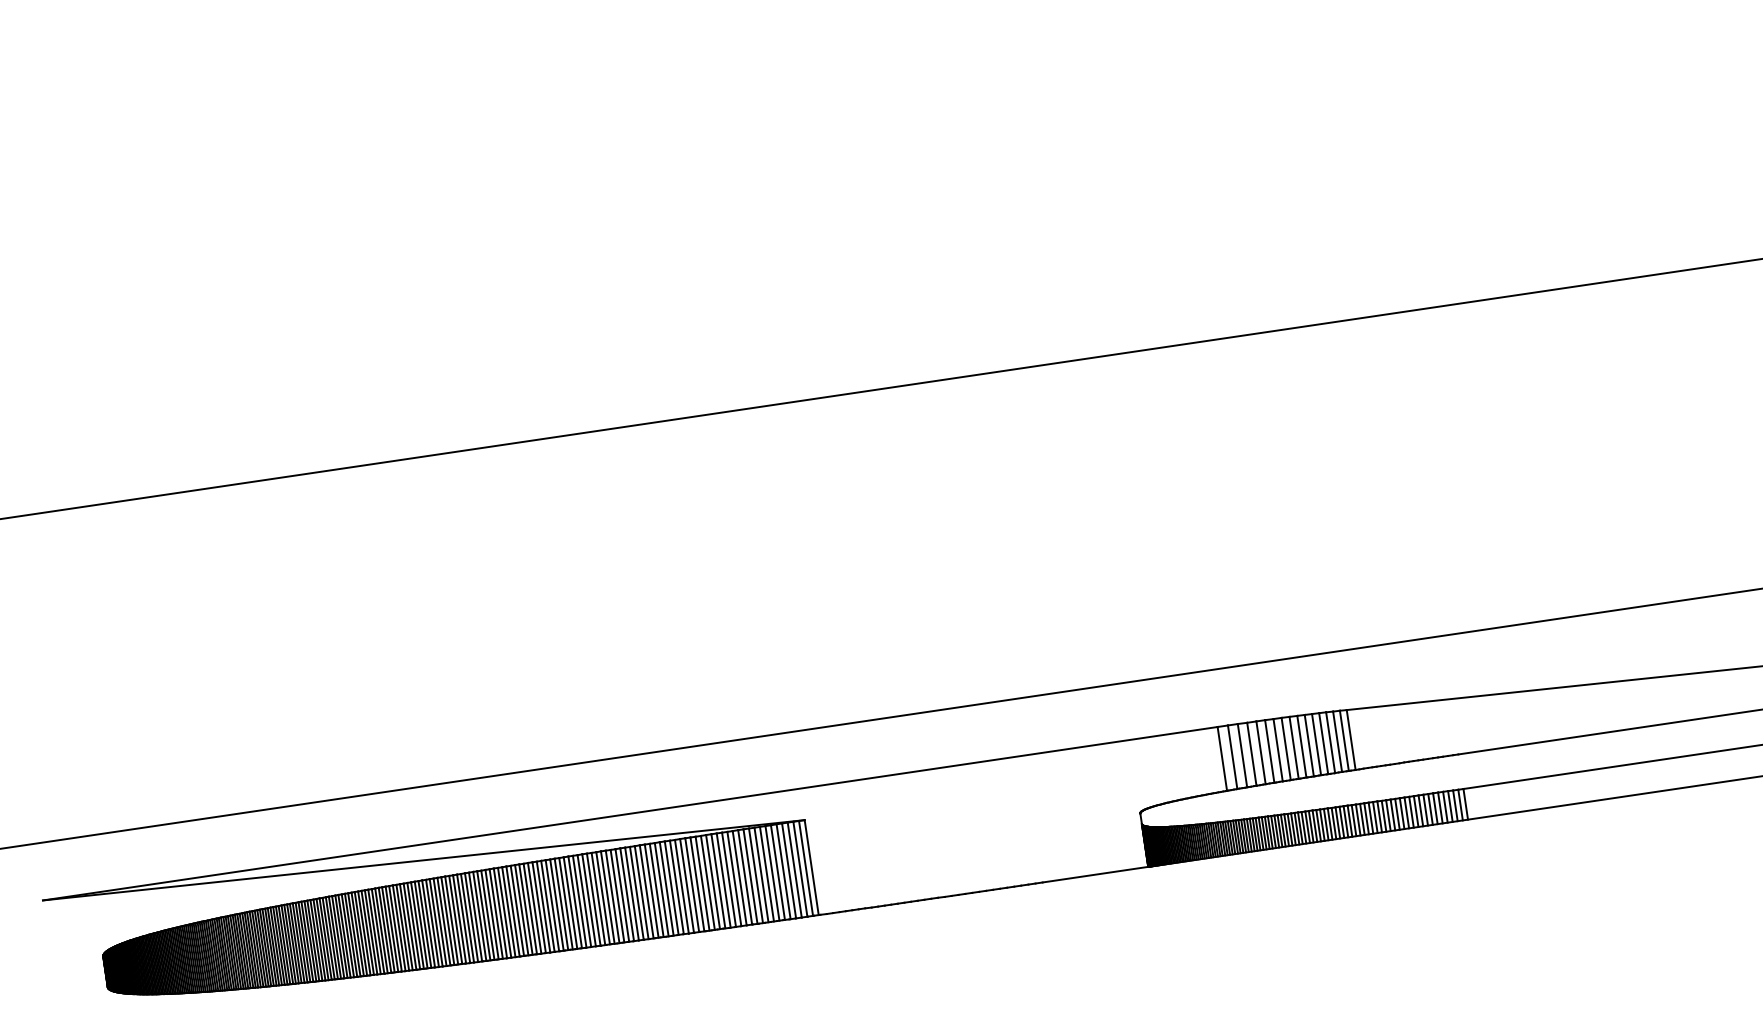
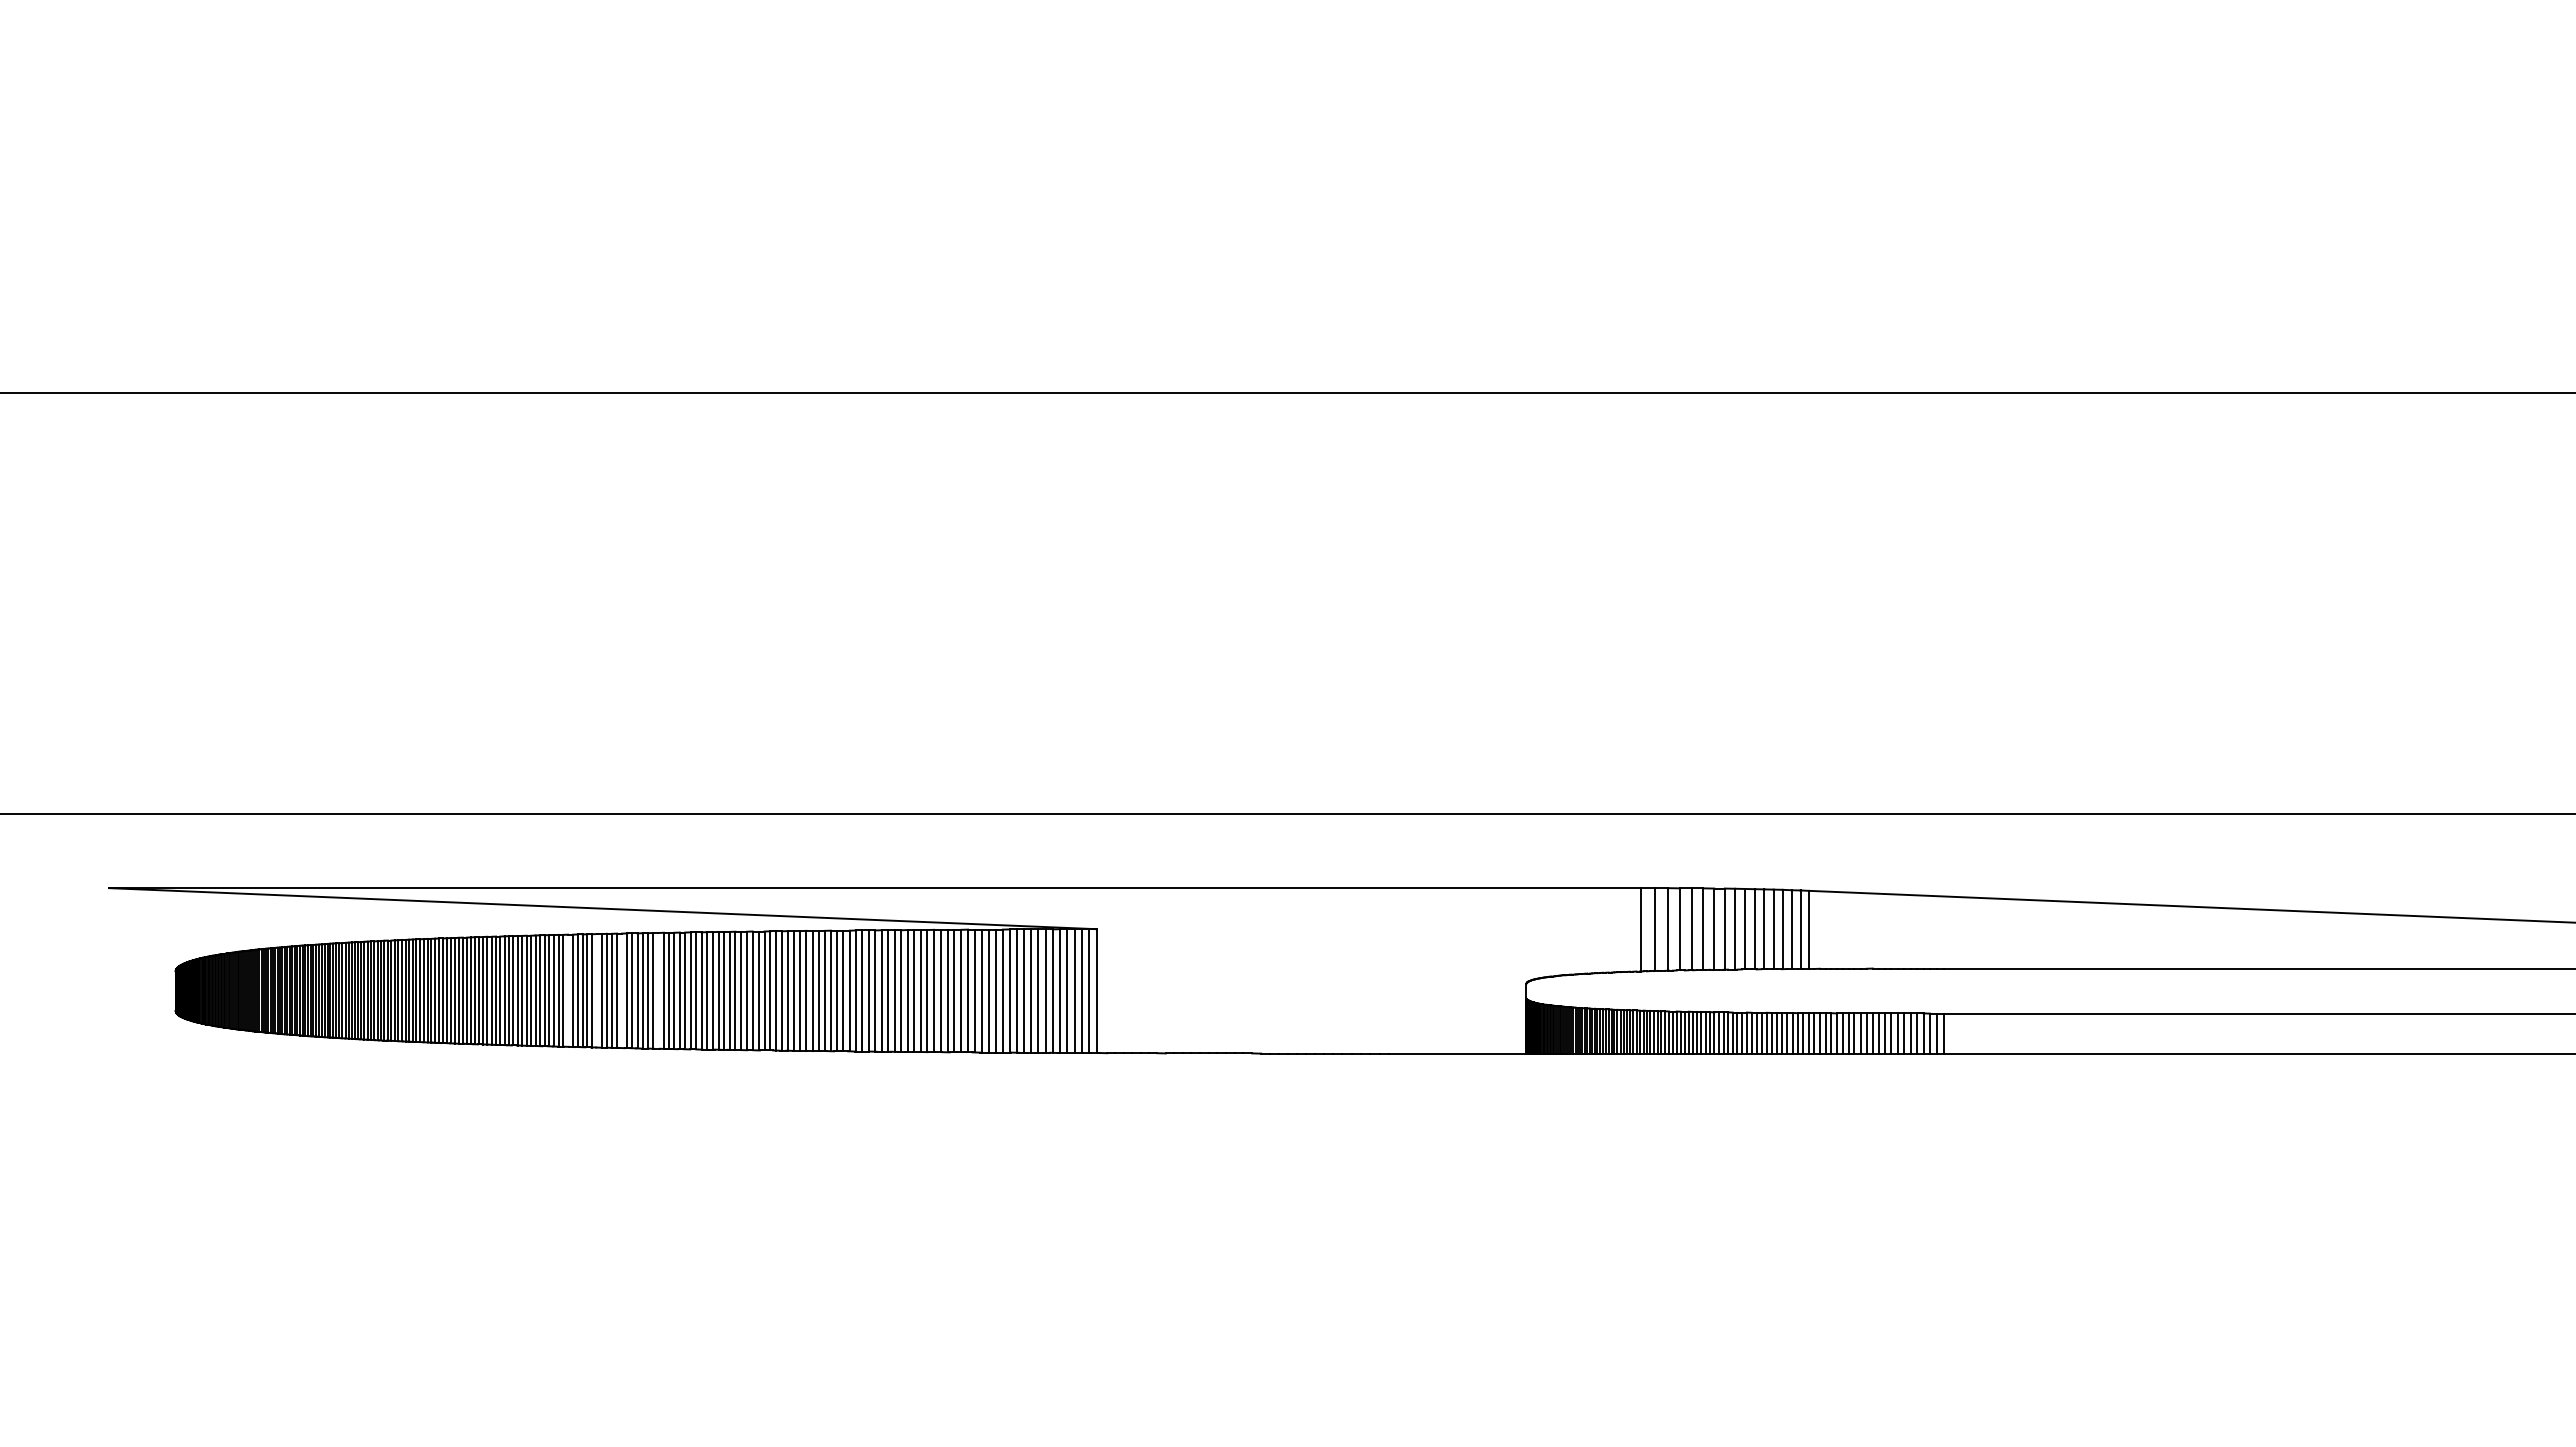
line: (475, 916) -> (658, 990), removed
line: (448, 920) -> (622, 990), removed
line: (428, 923) -> (597, 990), removed
line: (406, 926) -> (568, 990), removed

